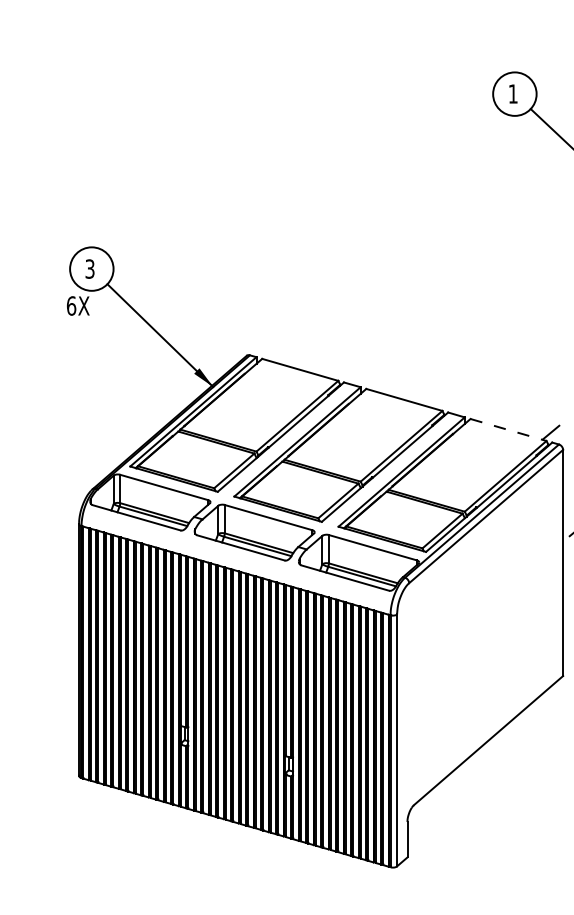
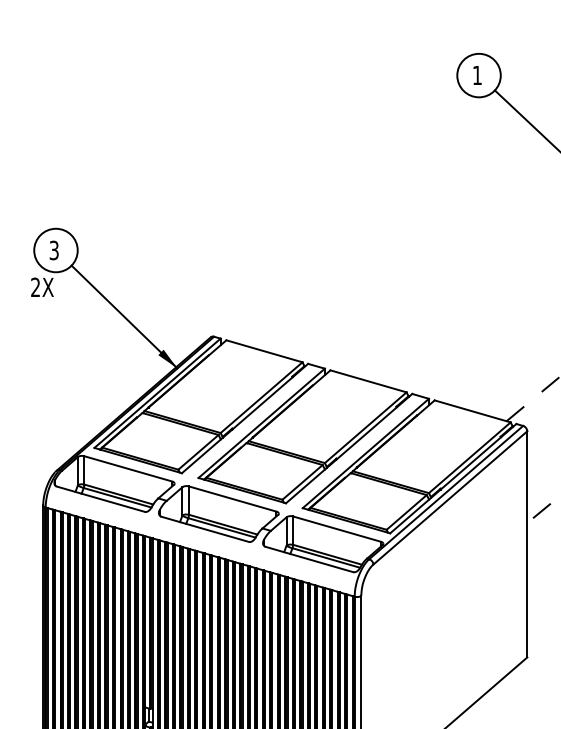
text: (71, 305) -> (35, 286), 6X -> 2X
line: (508, 429) -> (472, 410), dashed -> solid

